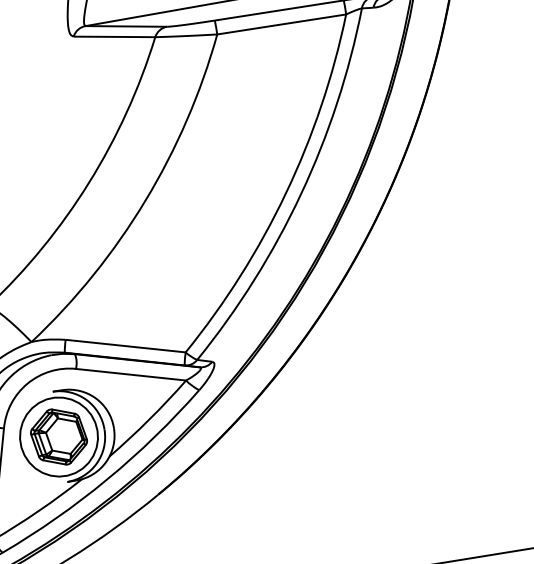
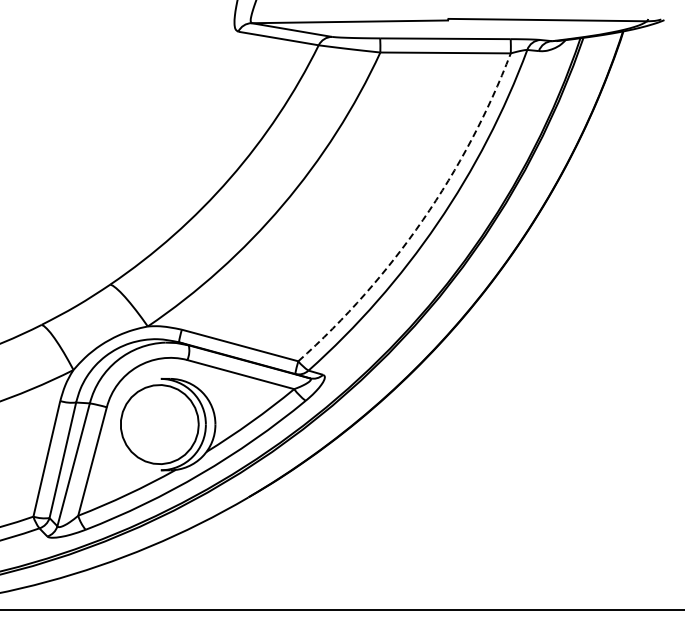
arc: (285, 193) -> (422, 220), solid -> dashed
part: (58, 436) -> (159, 424), removed

